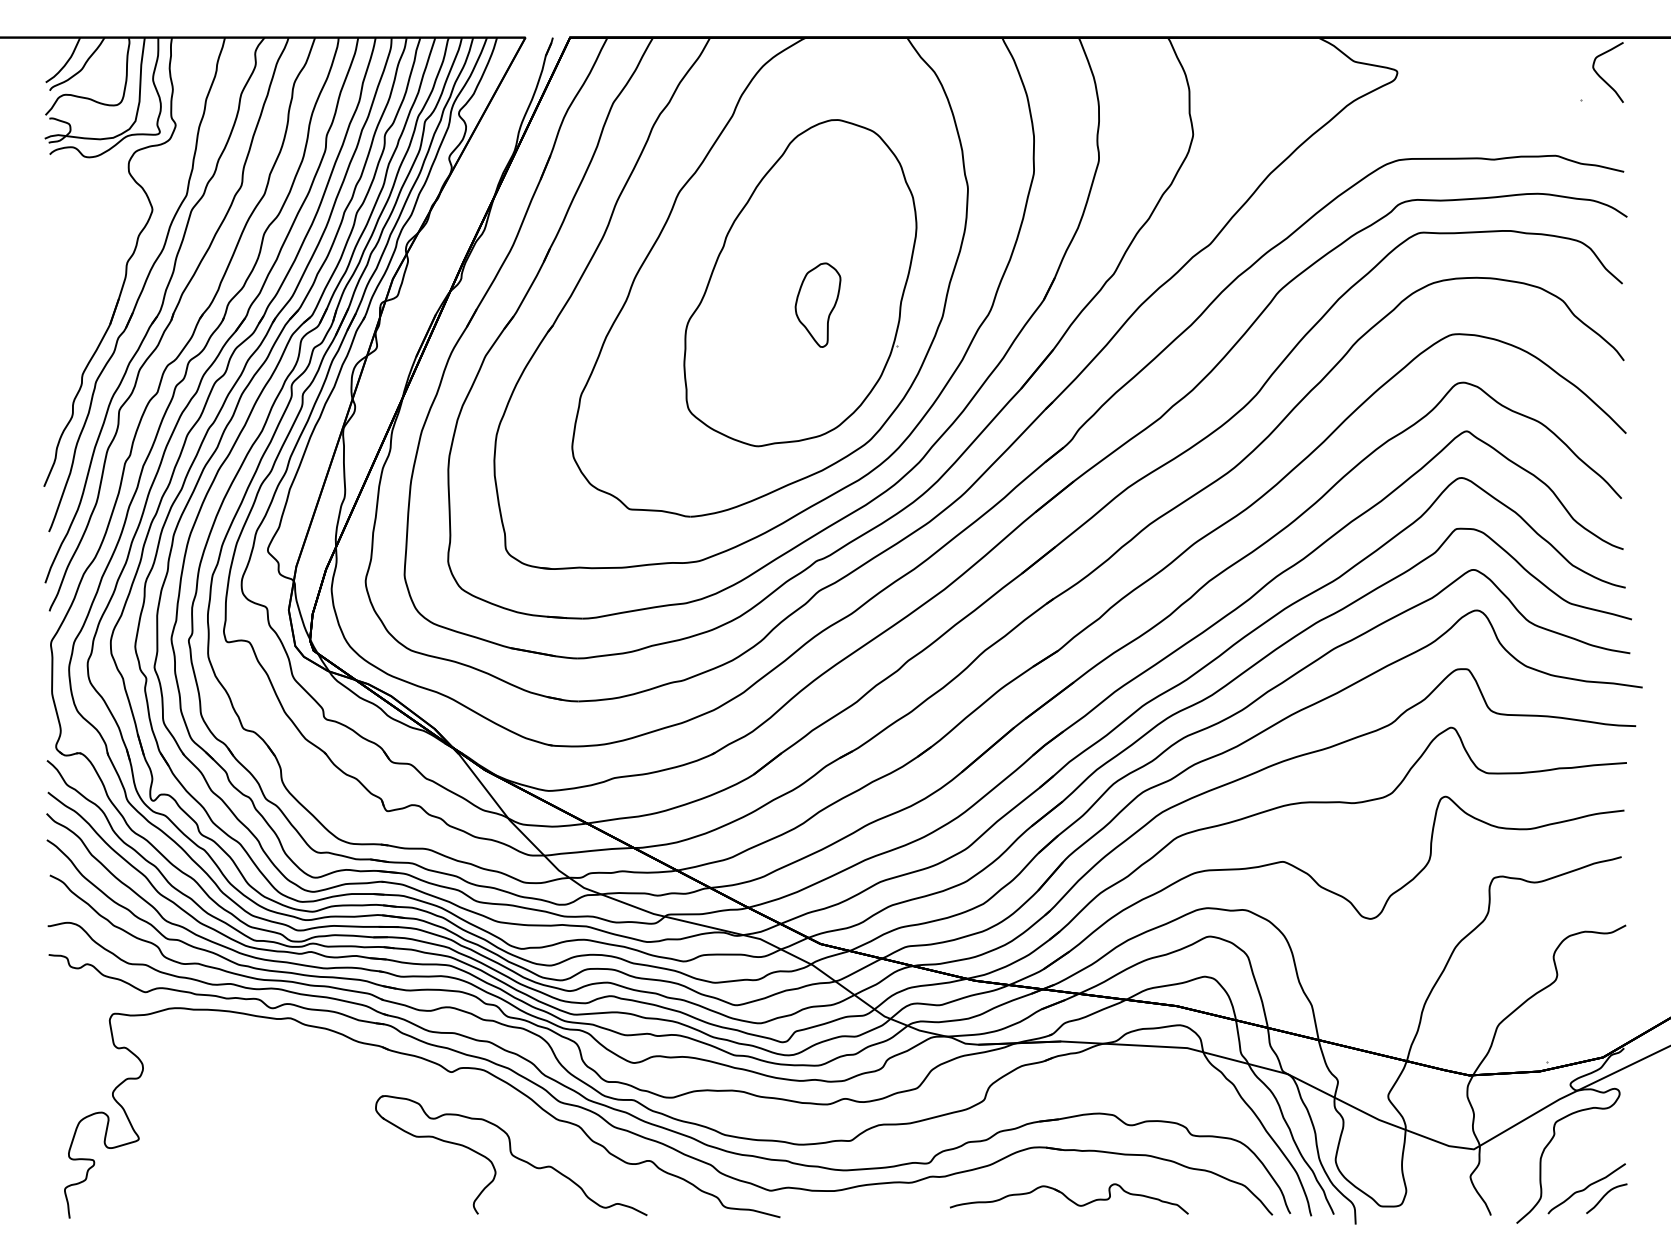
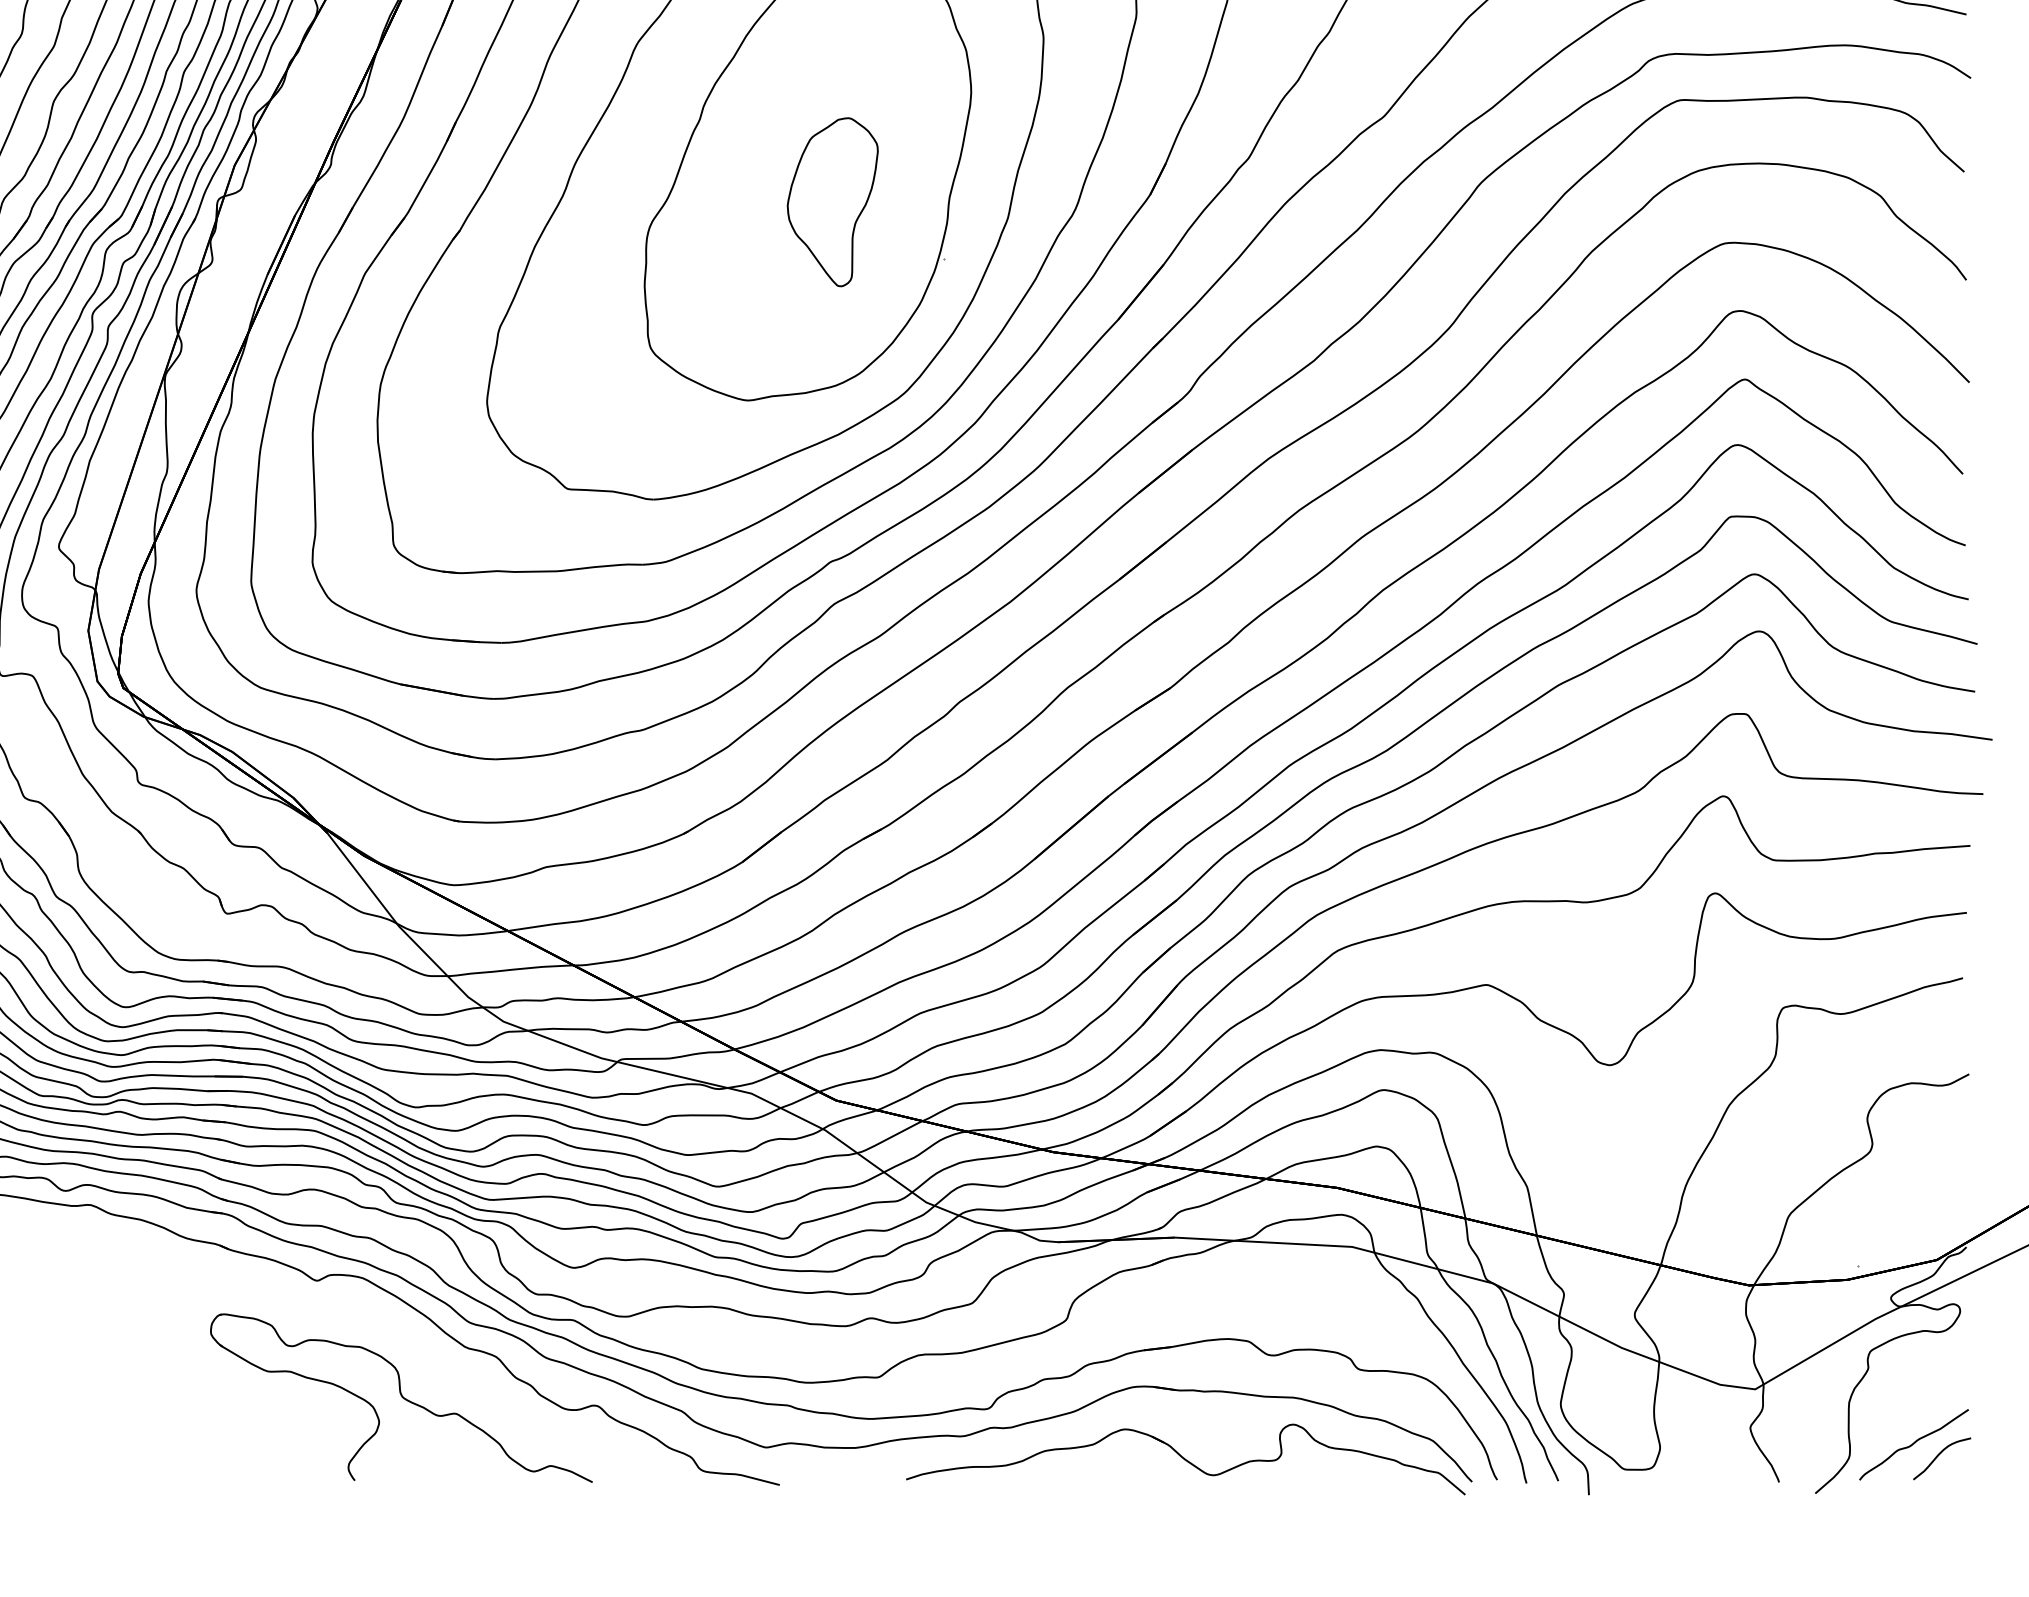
part: (817, 304) -> (831, 201), size x1.43
part: (1069, 1198) -> (1186, 1458), size x1.67

